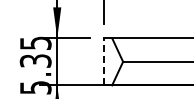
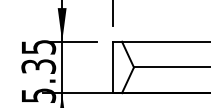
line: (103, 61) -> (112, 67), dashed -> solid

